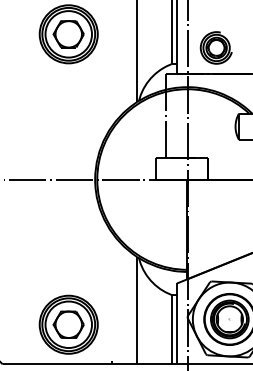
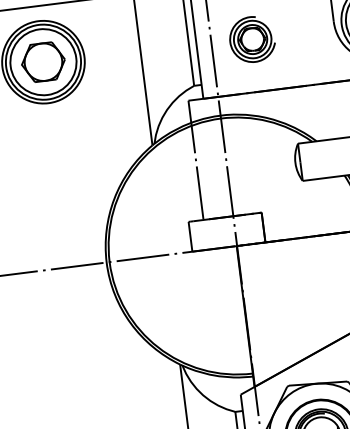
part: (215, 47) -> (251, 39), moved

